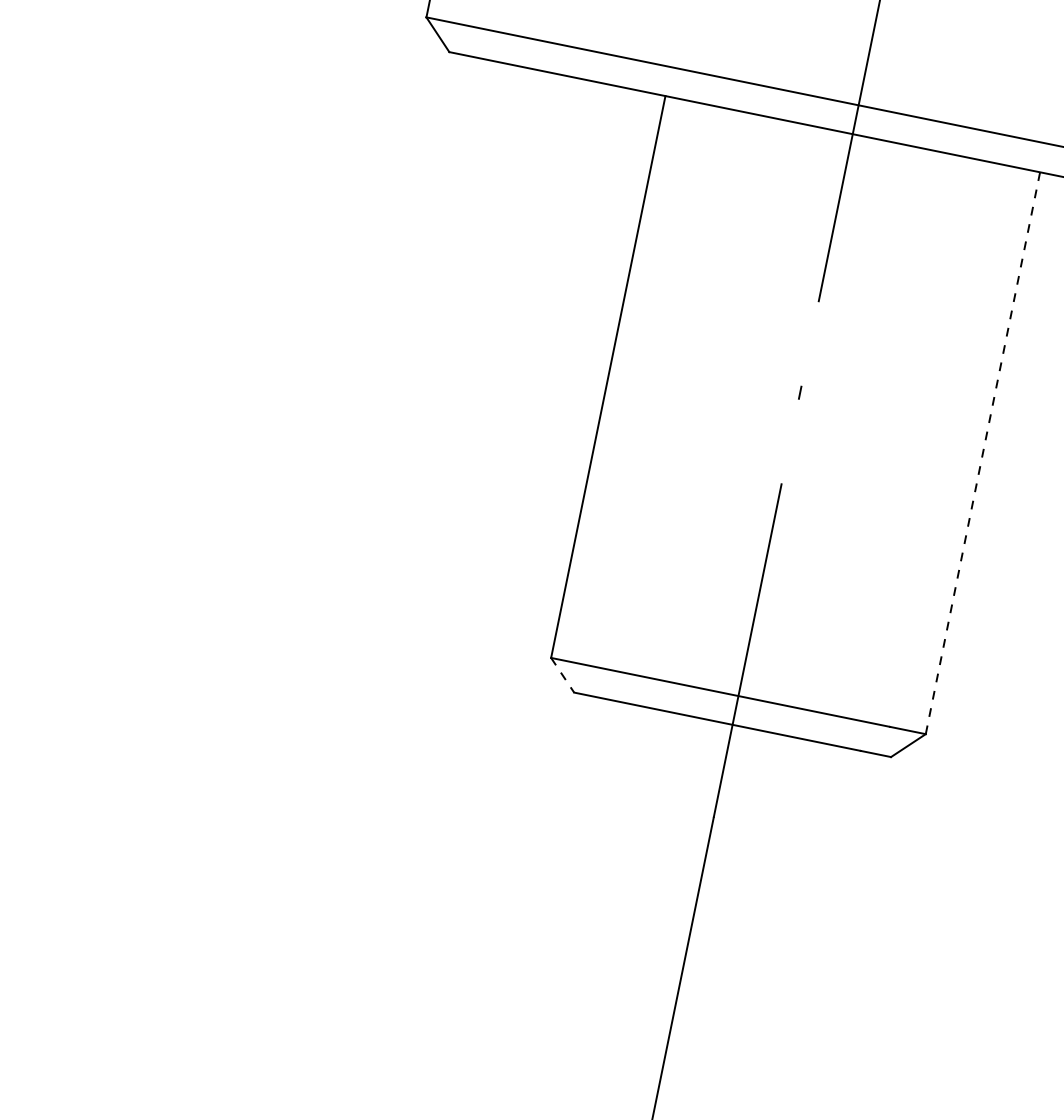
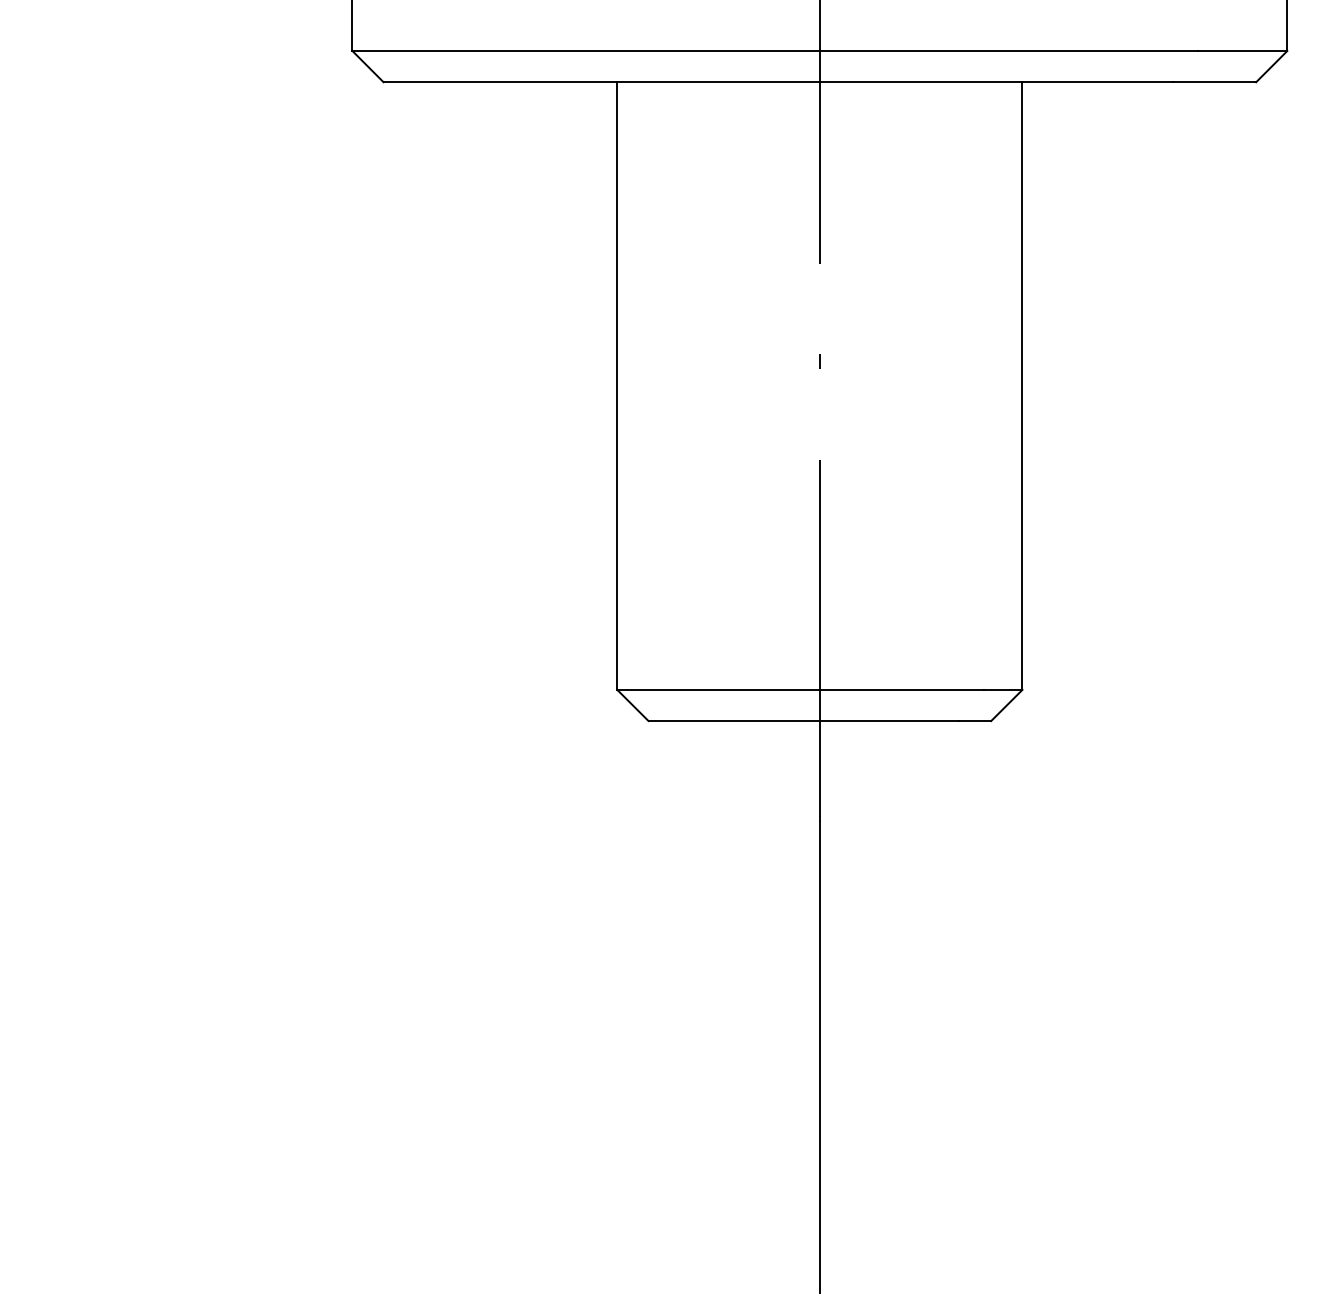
line: (982, 453) -> (1022, 386), dashed -> solid
line: (563, 675) -> (633, 705), dashed -> solid

